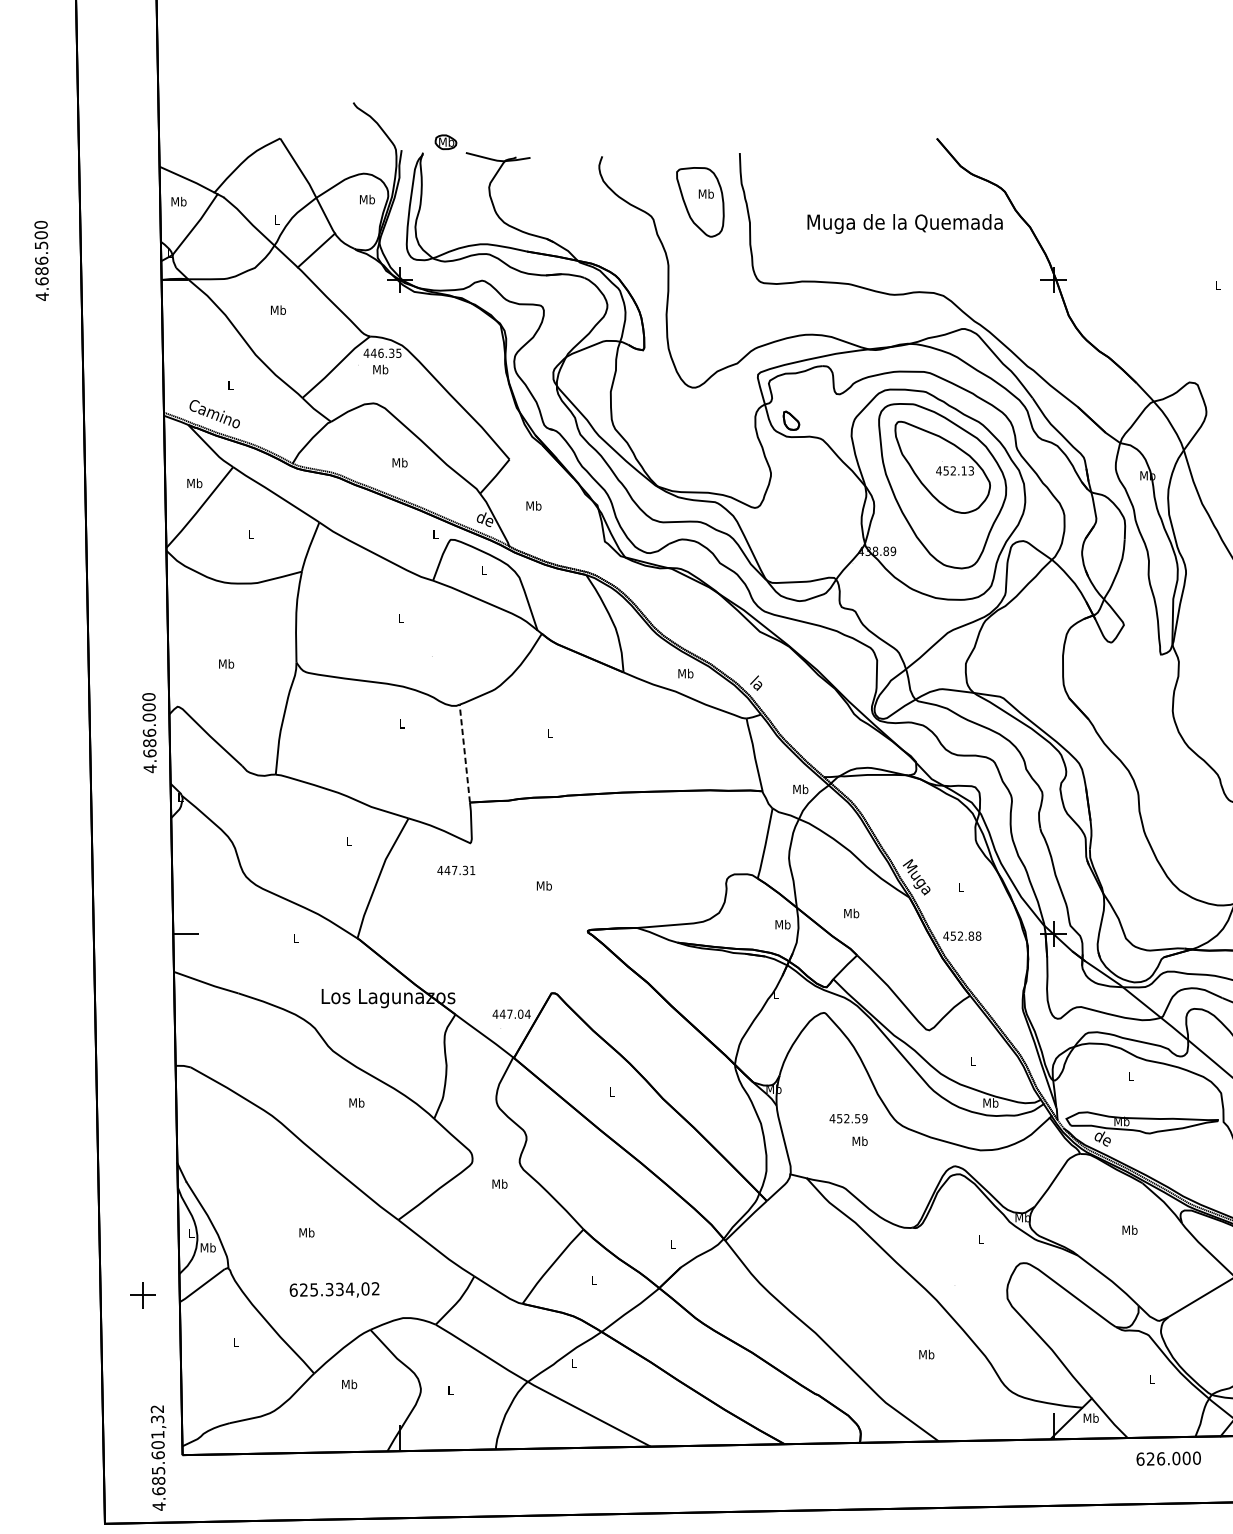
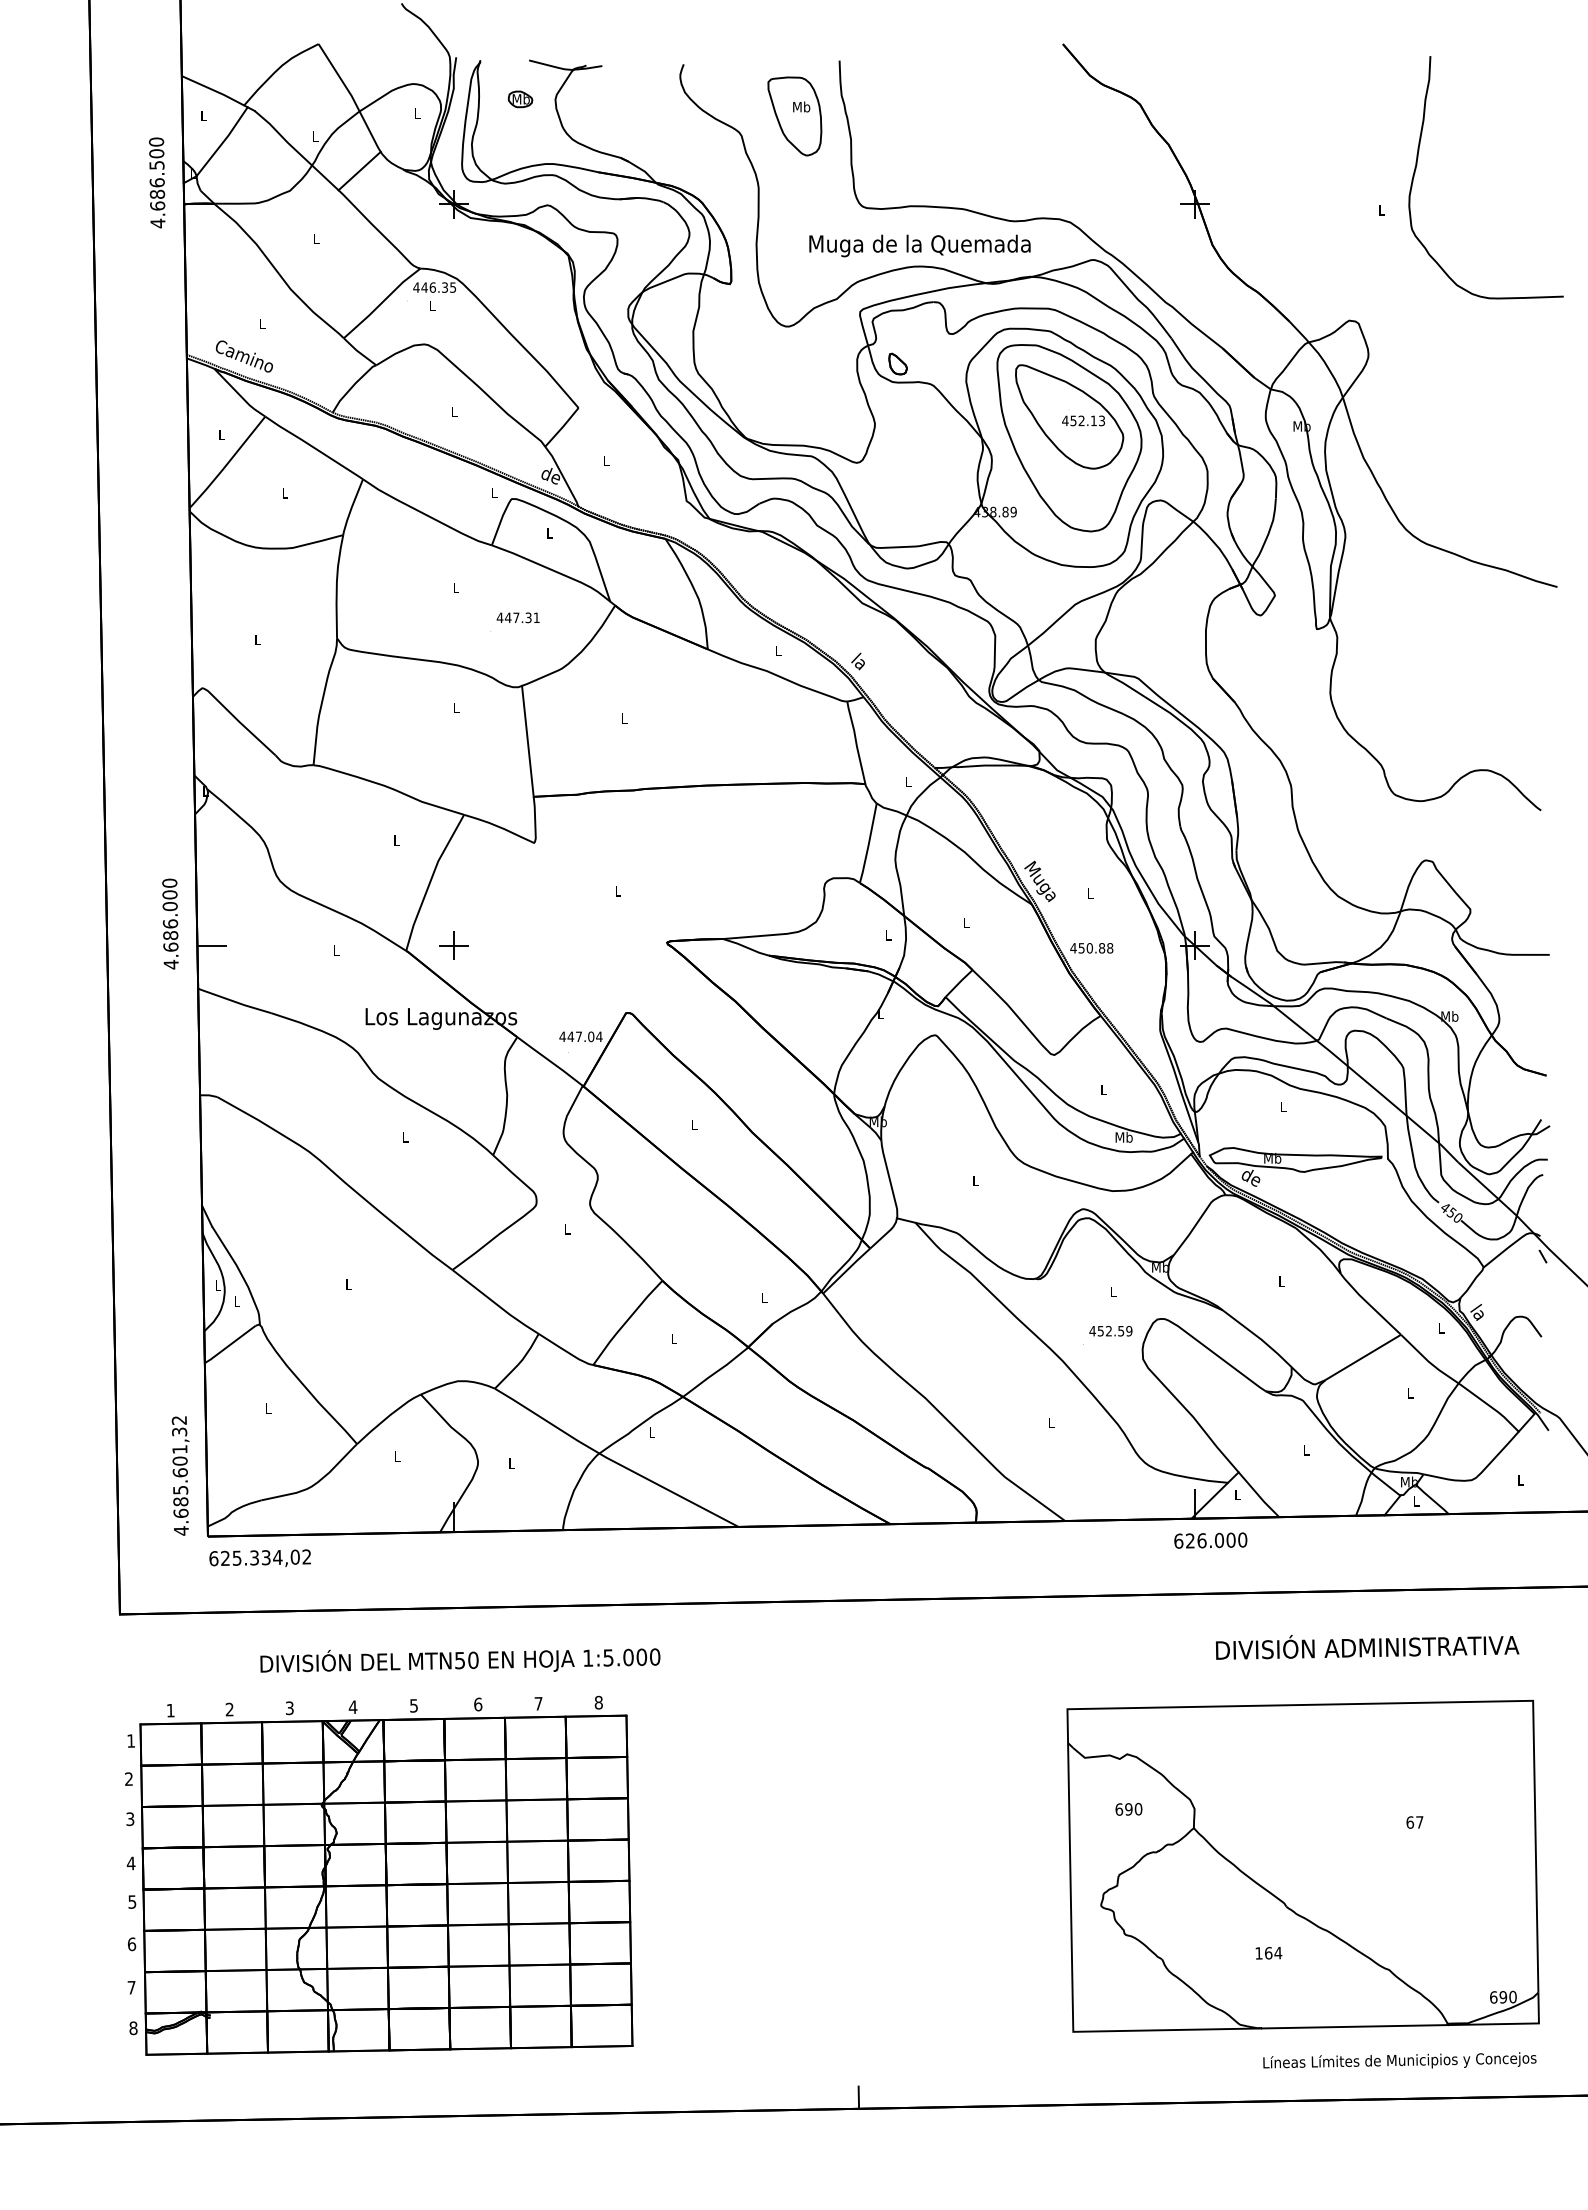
part: (445, 142) -> (520, 99), moved
text: (367, 198) -> (417, 112), Mb -> L
text: (178, 201) -> (203, 115), Mb -> L
text: (904, 223) -> (919, 245), moved
text: (41, 260) -> (157, 182), moved
text: (278, 309) -> (316, 238), Mb -> L
text: (380, 369) -> (432, 305), Mb -> L
text: (400, 462) -> (454, 411), Mb -> L
text: (194, 482) -> (221, 434), Mb -> L
text: (533, 505) -> (605, 460), Mb -> L
text: (226, 663) -> (257, 639), Mb -> L
text: (685, 673) -> (778, 650), Mb -> L
text: (149, 732) -> (170, 923), moved
line: (464, 753) -> (527, 741), dashed -> solid
text: (800, 789) -> (908, 781), Mb -> L
text: (455, 870) -> (517, 617), moved
text: (543, 885) -> (617, 890), Mb -> L
text: (850, 913) -> (965, 922), Mb -> L
text: (782, 923) -> (888, 934), Mb -> L
text: (960, 936) -> (1089, 948), 452.88 -> 450.88
text: (356, 1102) -> (405, 1136), Mb -> L
text: (848, 1118) -> (1110, 1330), moved
text: (859, 1141) -> (975, 1180), Mb -> L
text: (499, 1183) -> (567, 1228), Mb -> L
text: (1129, 1230) -> (1281, 1281), Mb -> L
text: (306, 1232) -> (348, 1284), Mb -> L
text: (207, 1247) -> (236, 1301), Mb -> L
text: (333, 1289) -> (259, 1557), moved
part: (142, 1295) -> (453, 945), moved
text: (926, 1354) -> (1051, 1422), Mb -> L
text: (348, 1383) -> (396, 1455), Mb -> L
text: (1090, 1418) -> (1237, 1494), Mb -> L
text: (158, 1457) -> (180, 1475), moved
text: (1168, 1458) -> (1210, 1540), moved

